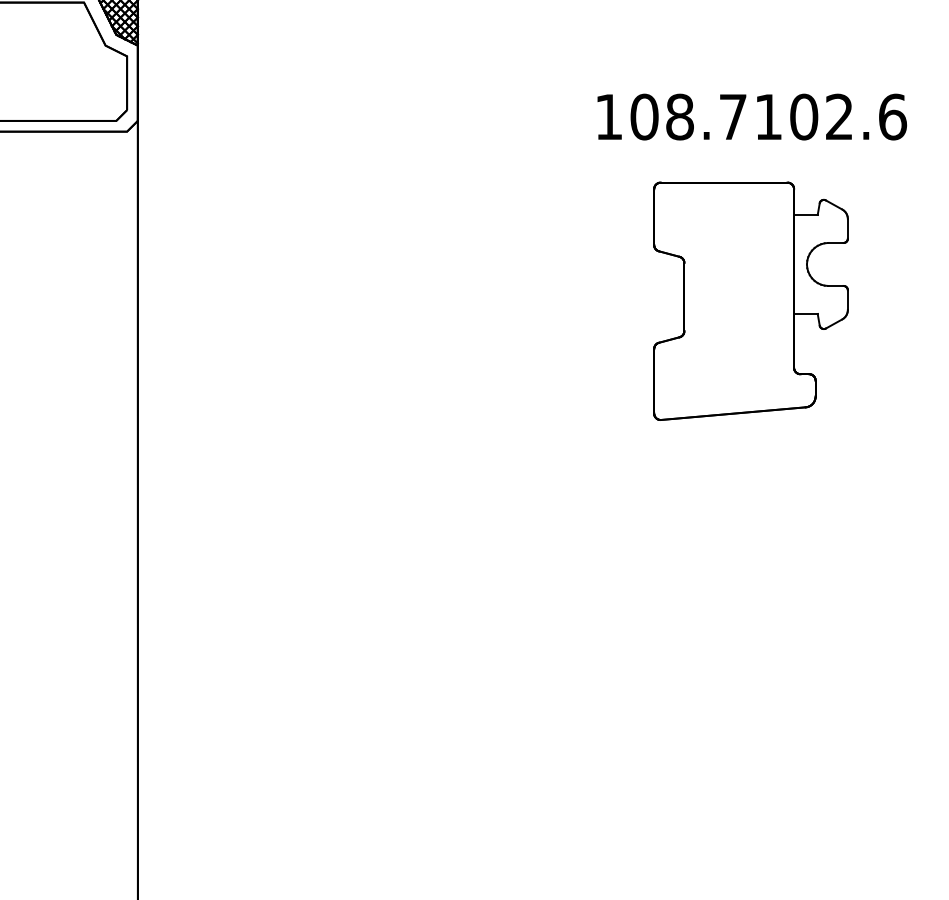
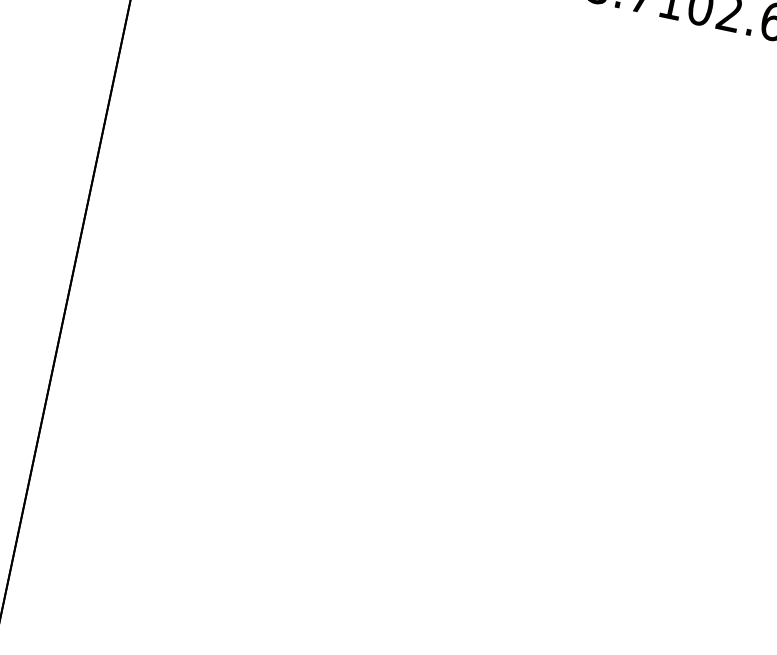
part: (750, 300) -> (625, 147), removed

